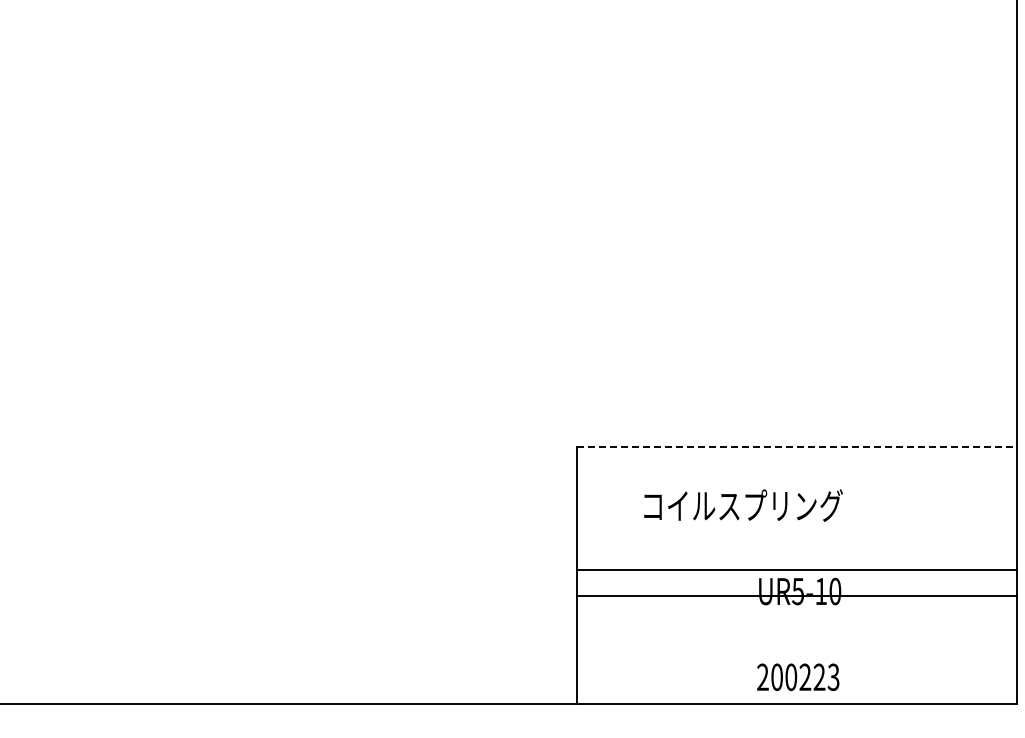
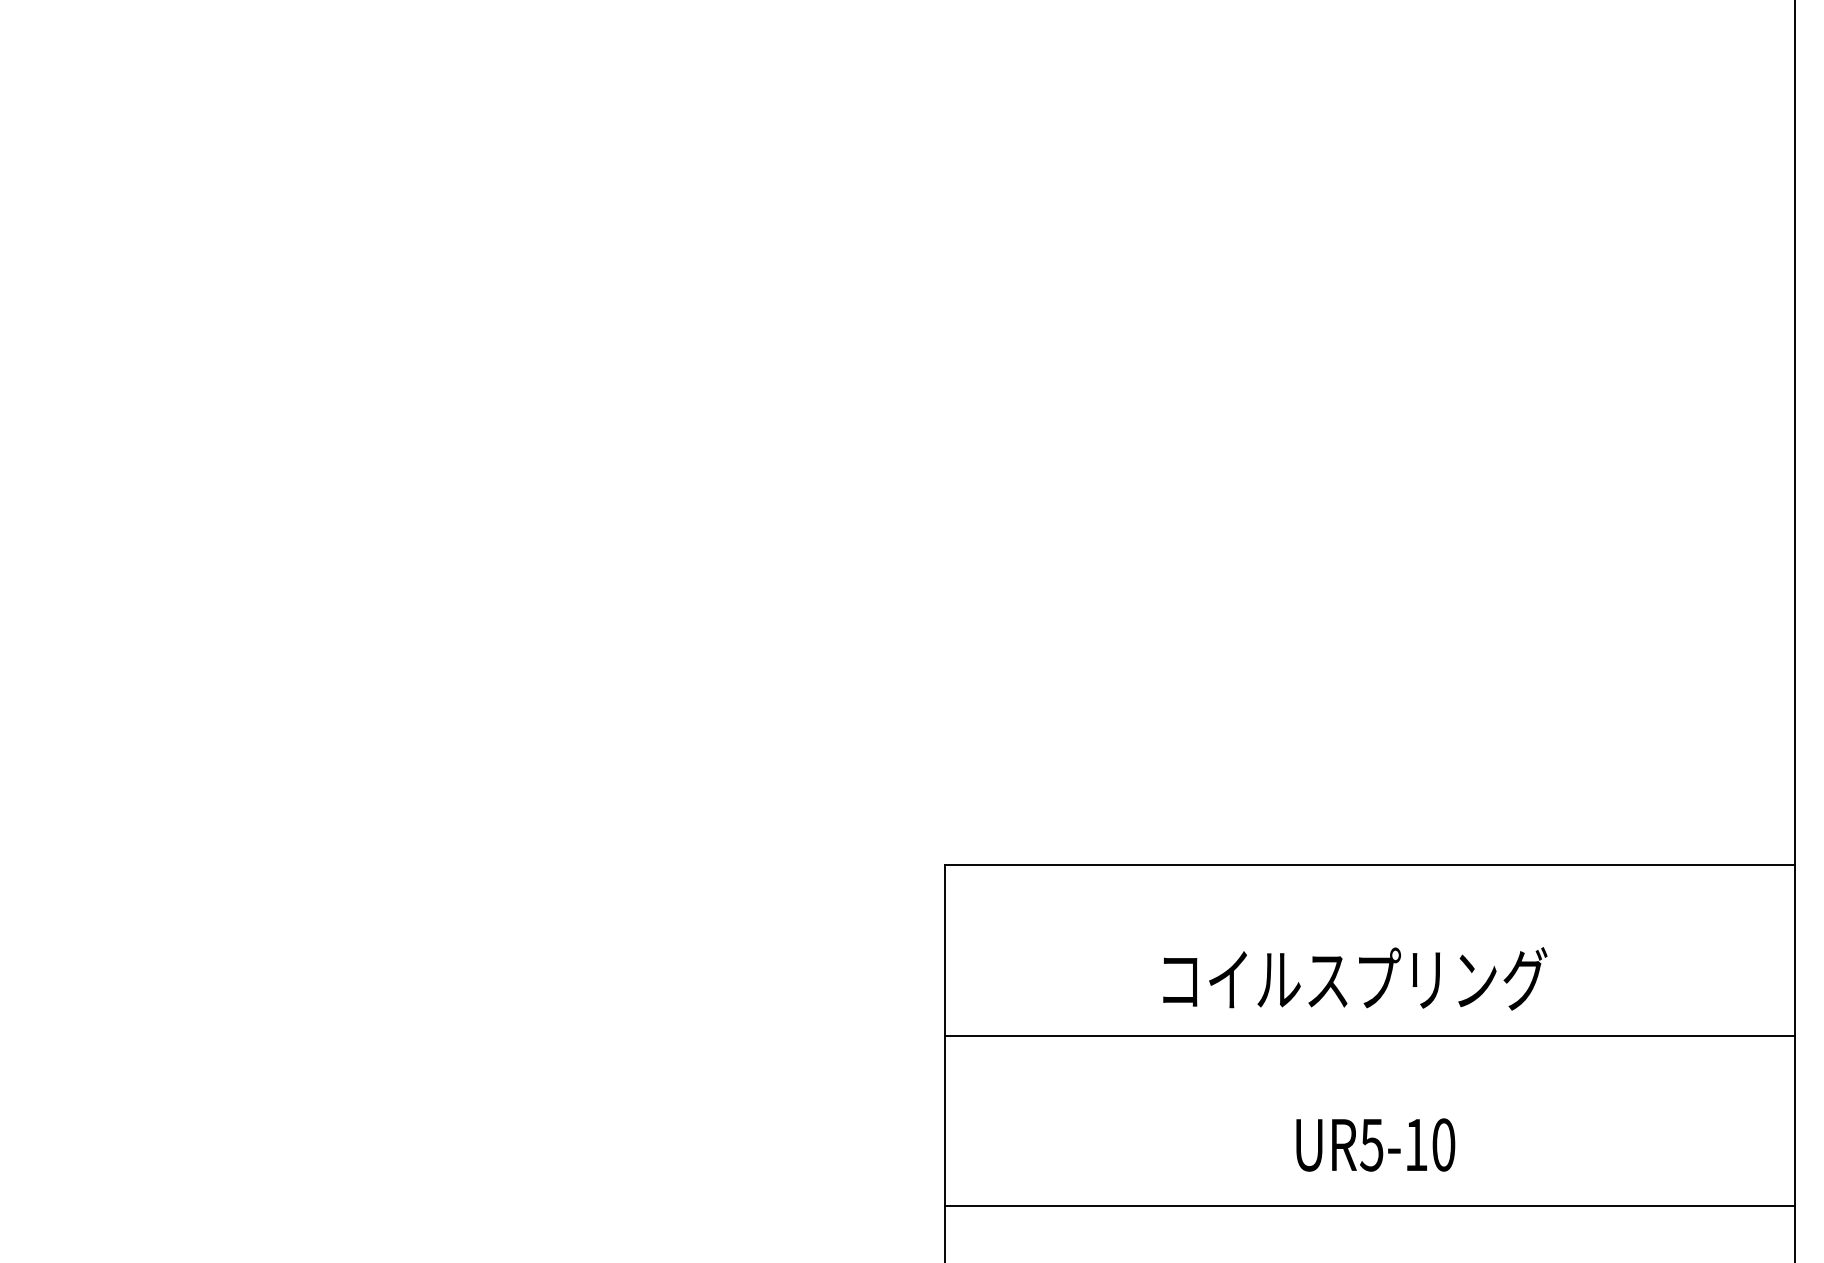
line: (797, 446) -> (1370, 864), dashed -> solid
text: (743, 505) -> (1355, 978), moved
line: (797, 569) -> (1370, 1034), moved
line: (797, 596) -> (1370, 1206), moved

